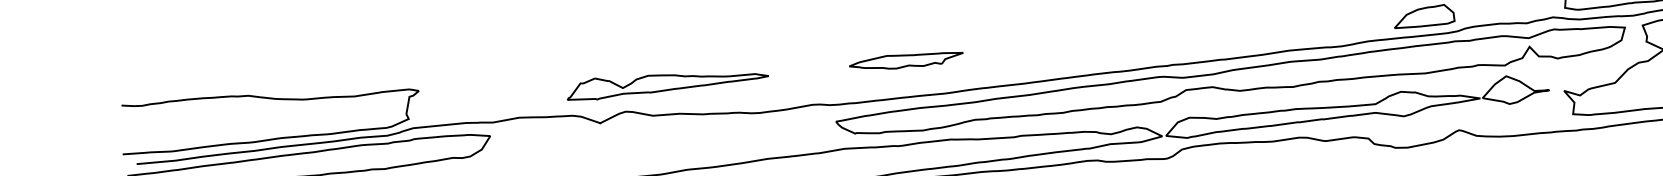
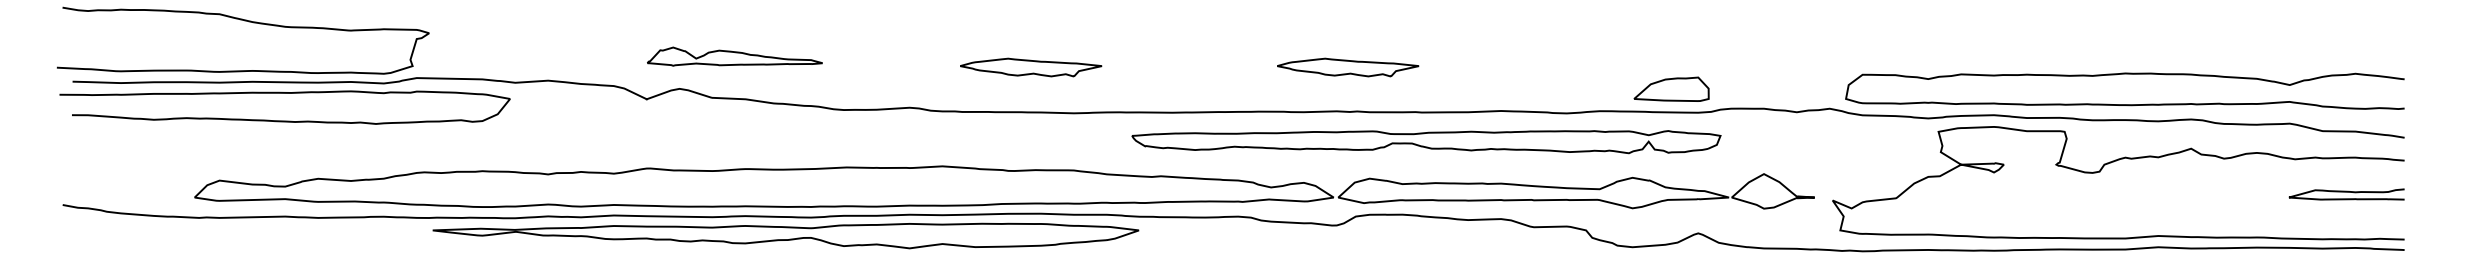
part: (1161, 30) -> (1348, 67), added
part: (666, 80) -> (734, 56), size x0.7
part: (1231, 82) -> (1426, 141), size x0.6

